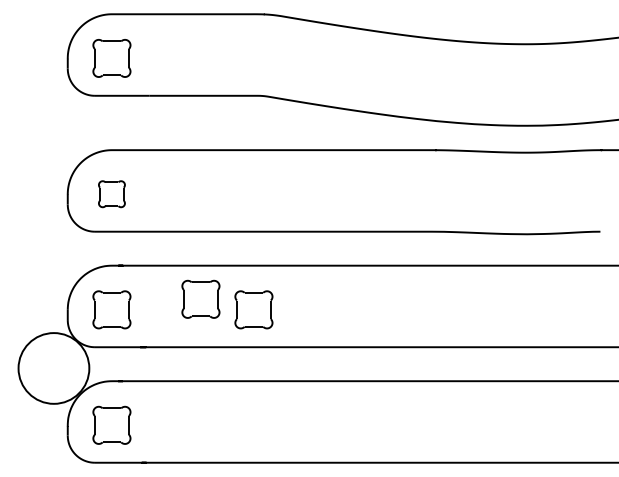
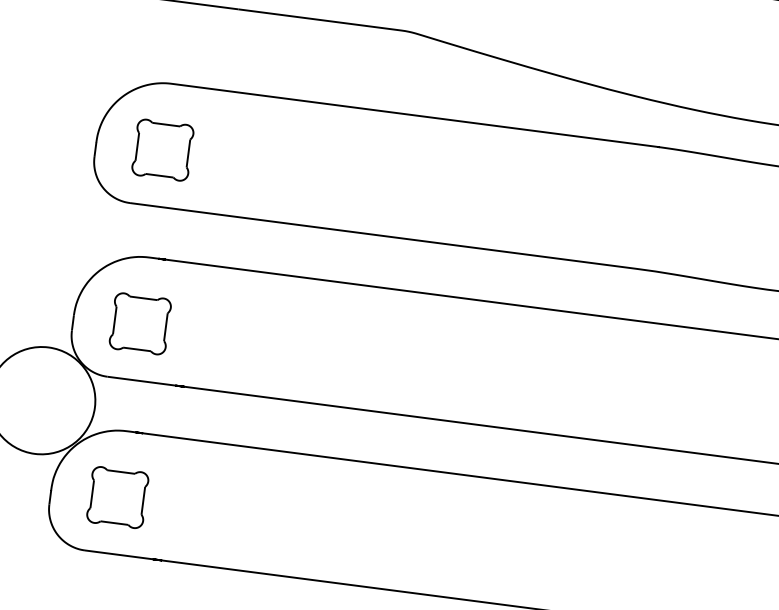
part: (111, 193) -> (162, 148), size x1.43
part: (200, 298) -> (275, 324), removed
part: (253, 309) -> (353, 350), removed

